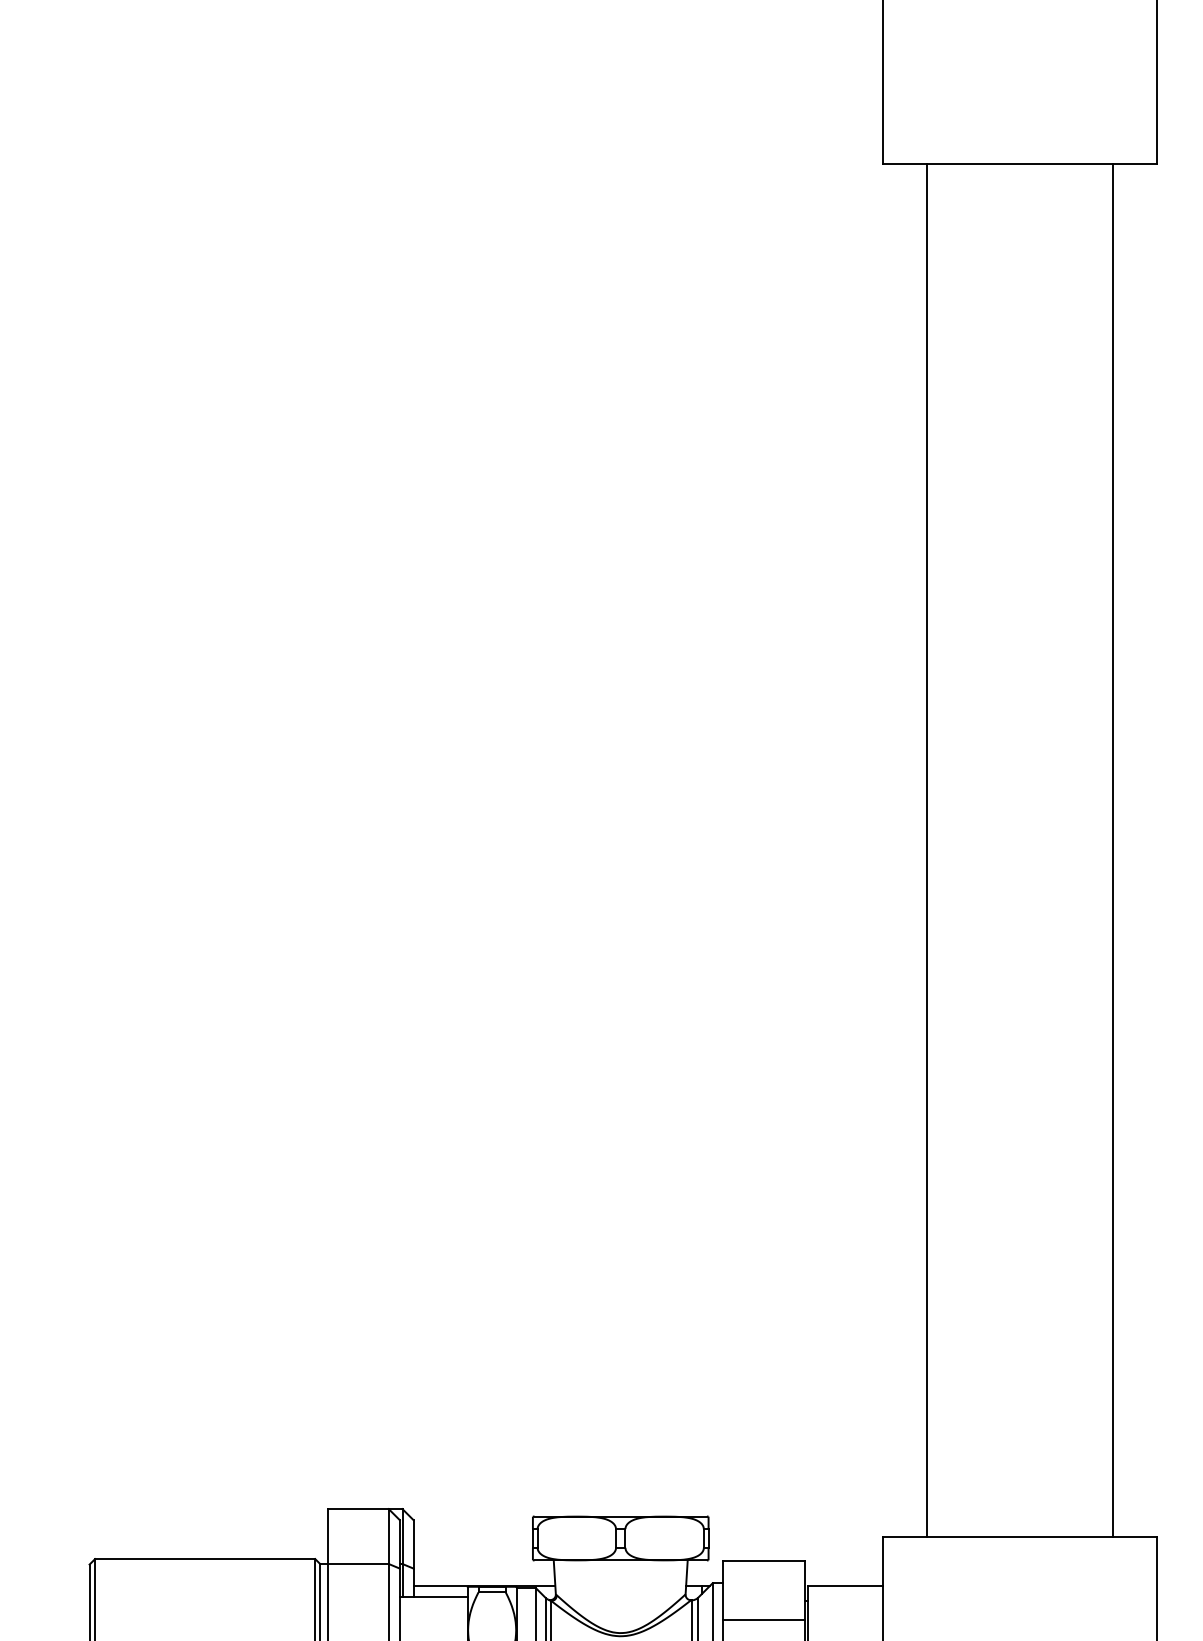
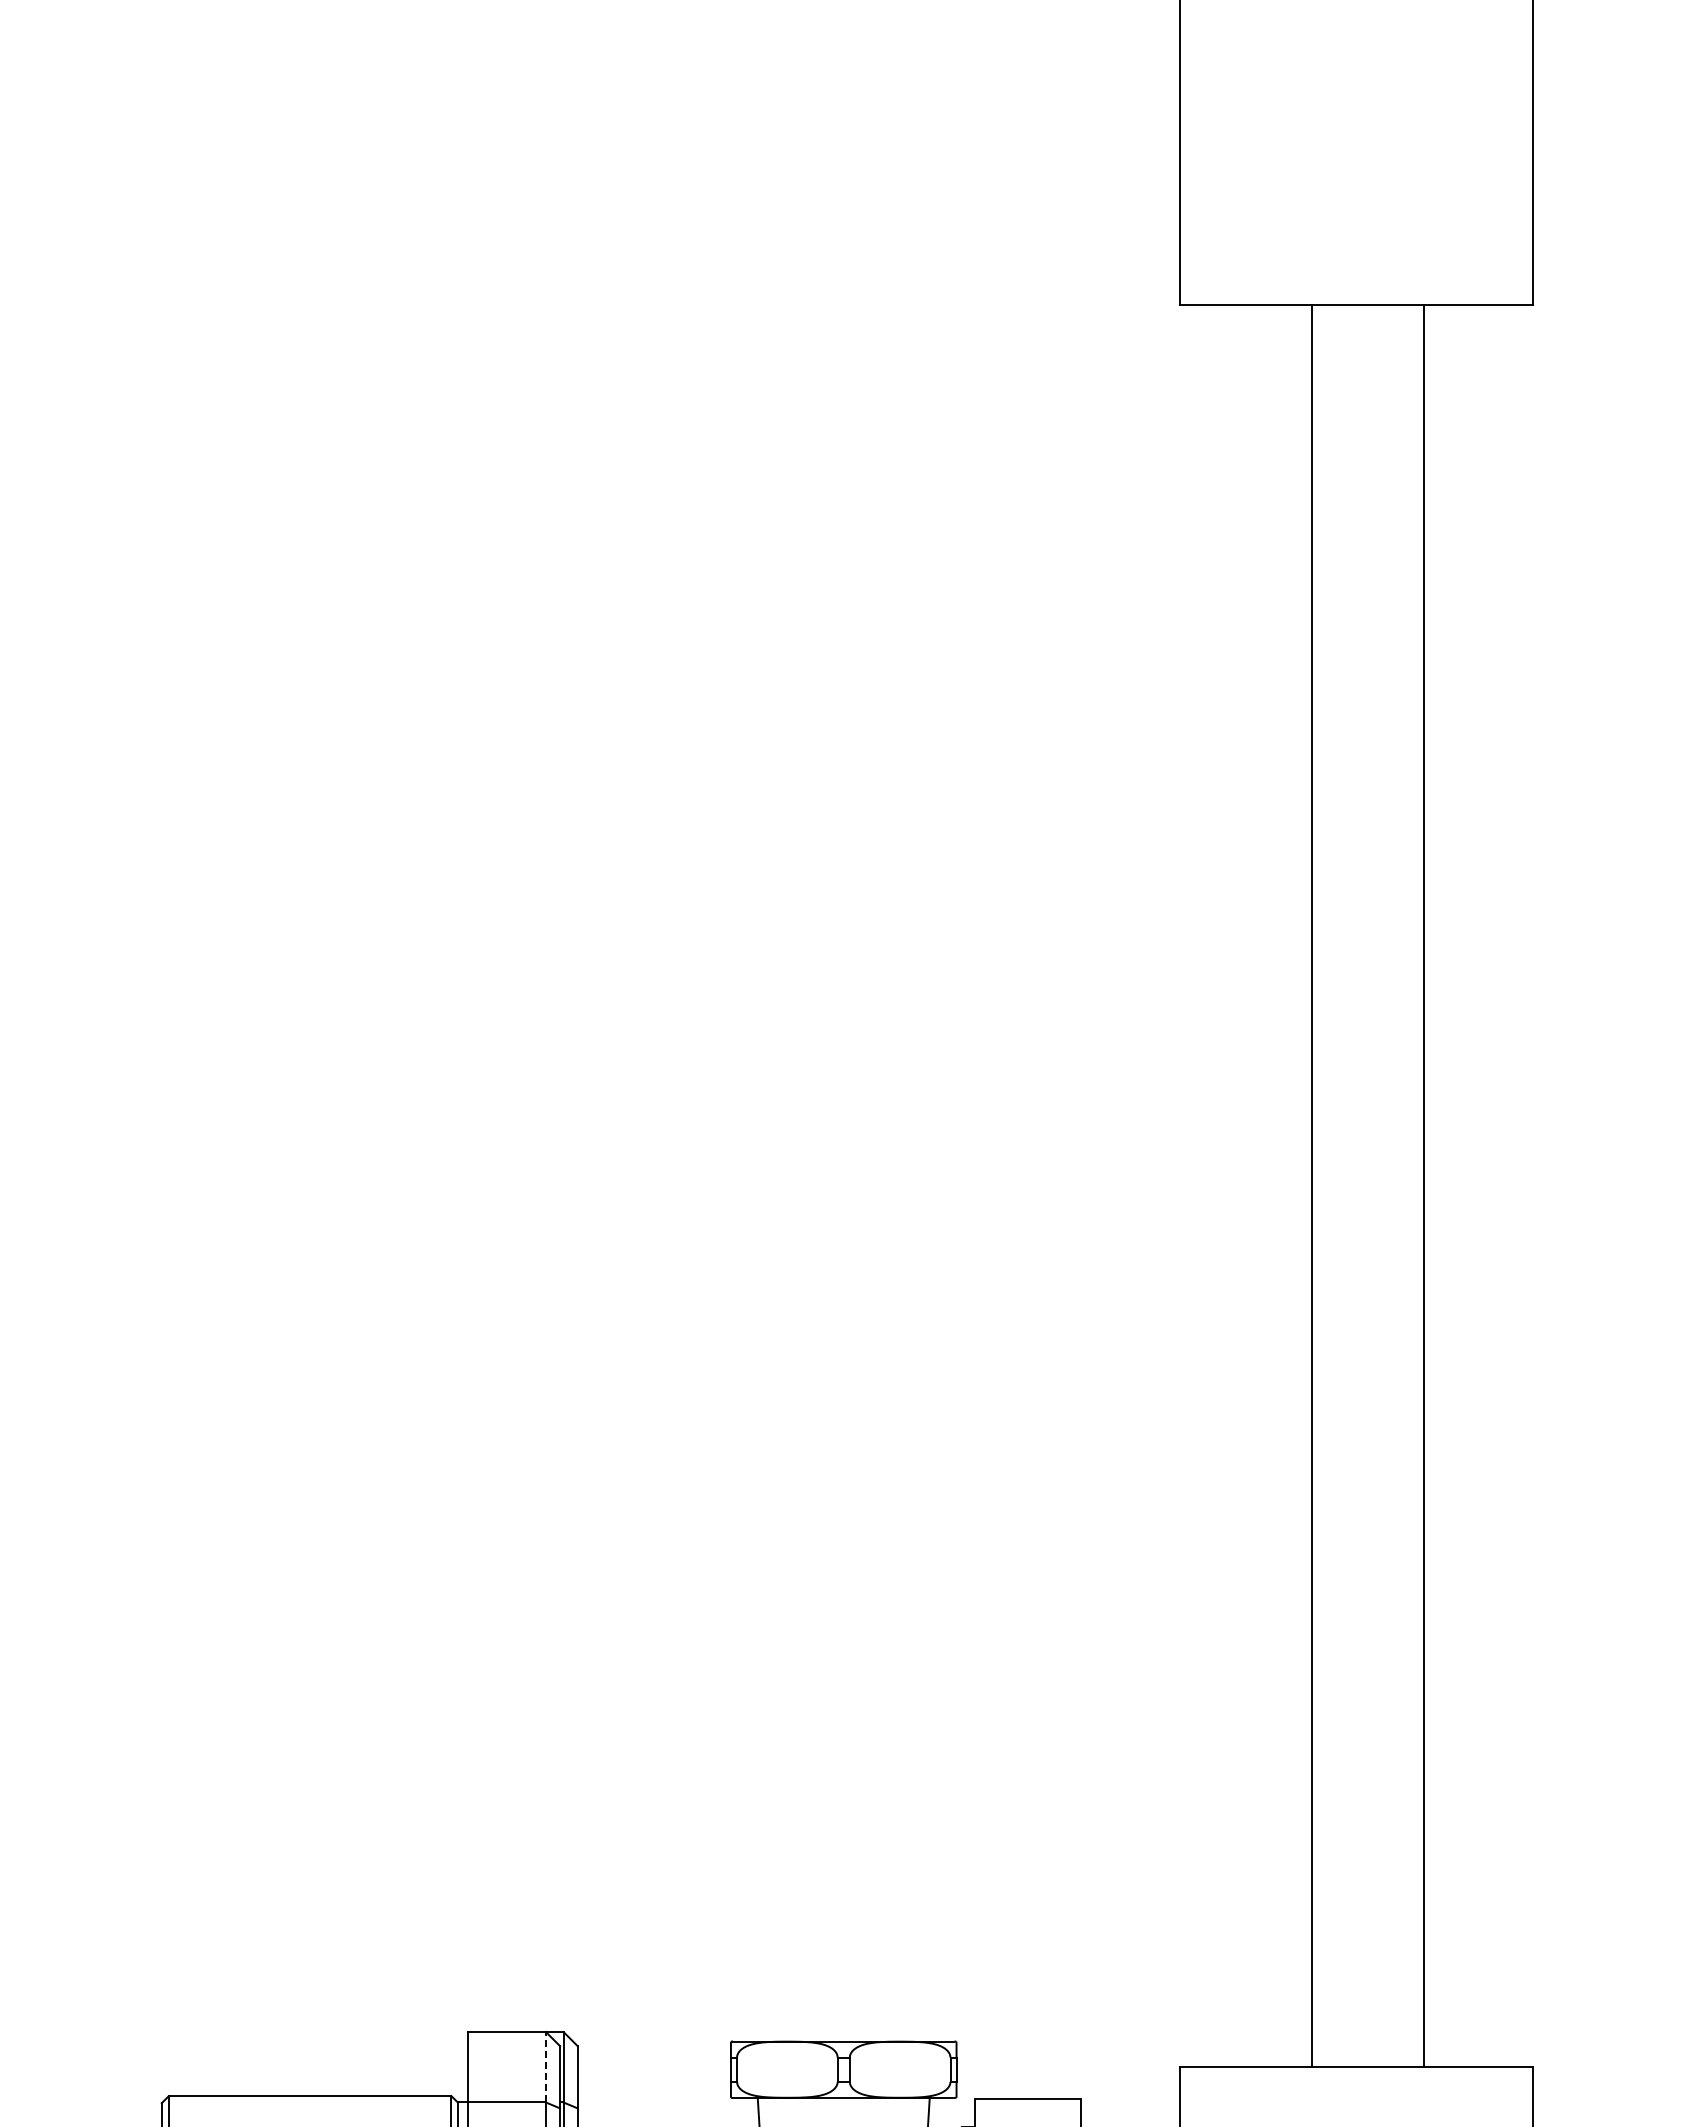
line: (926, 850) -> (1311, 1186), moved
line: (1113, 850) -> (1424, 1186), moved
line: (388, 1535) -> (545, 2066), solid -> dashed

